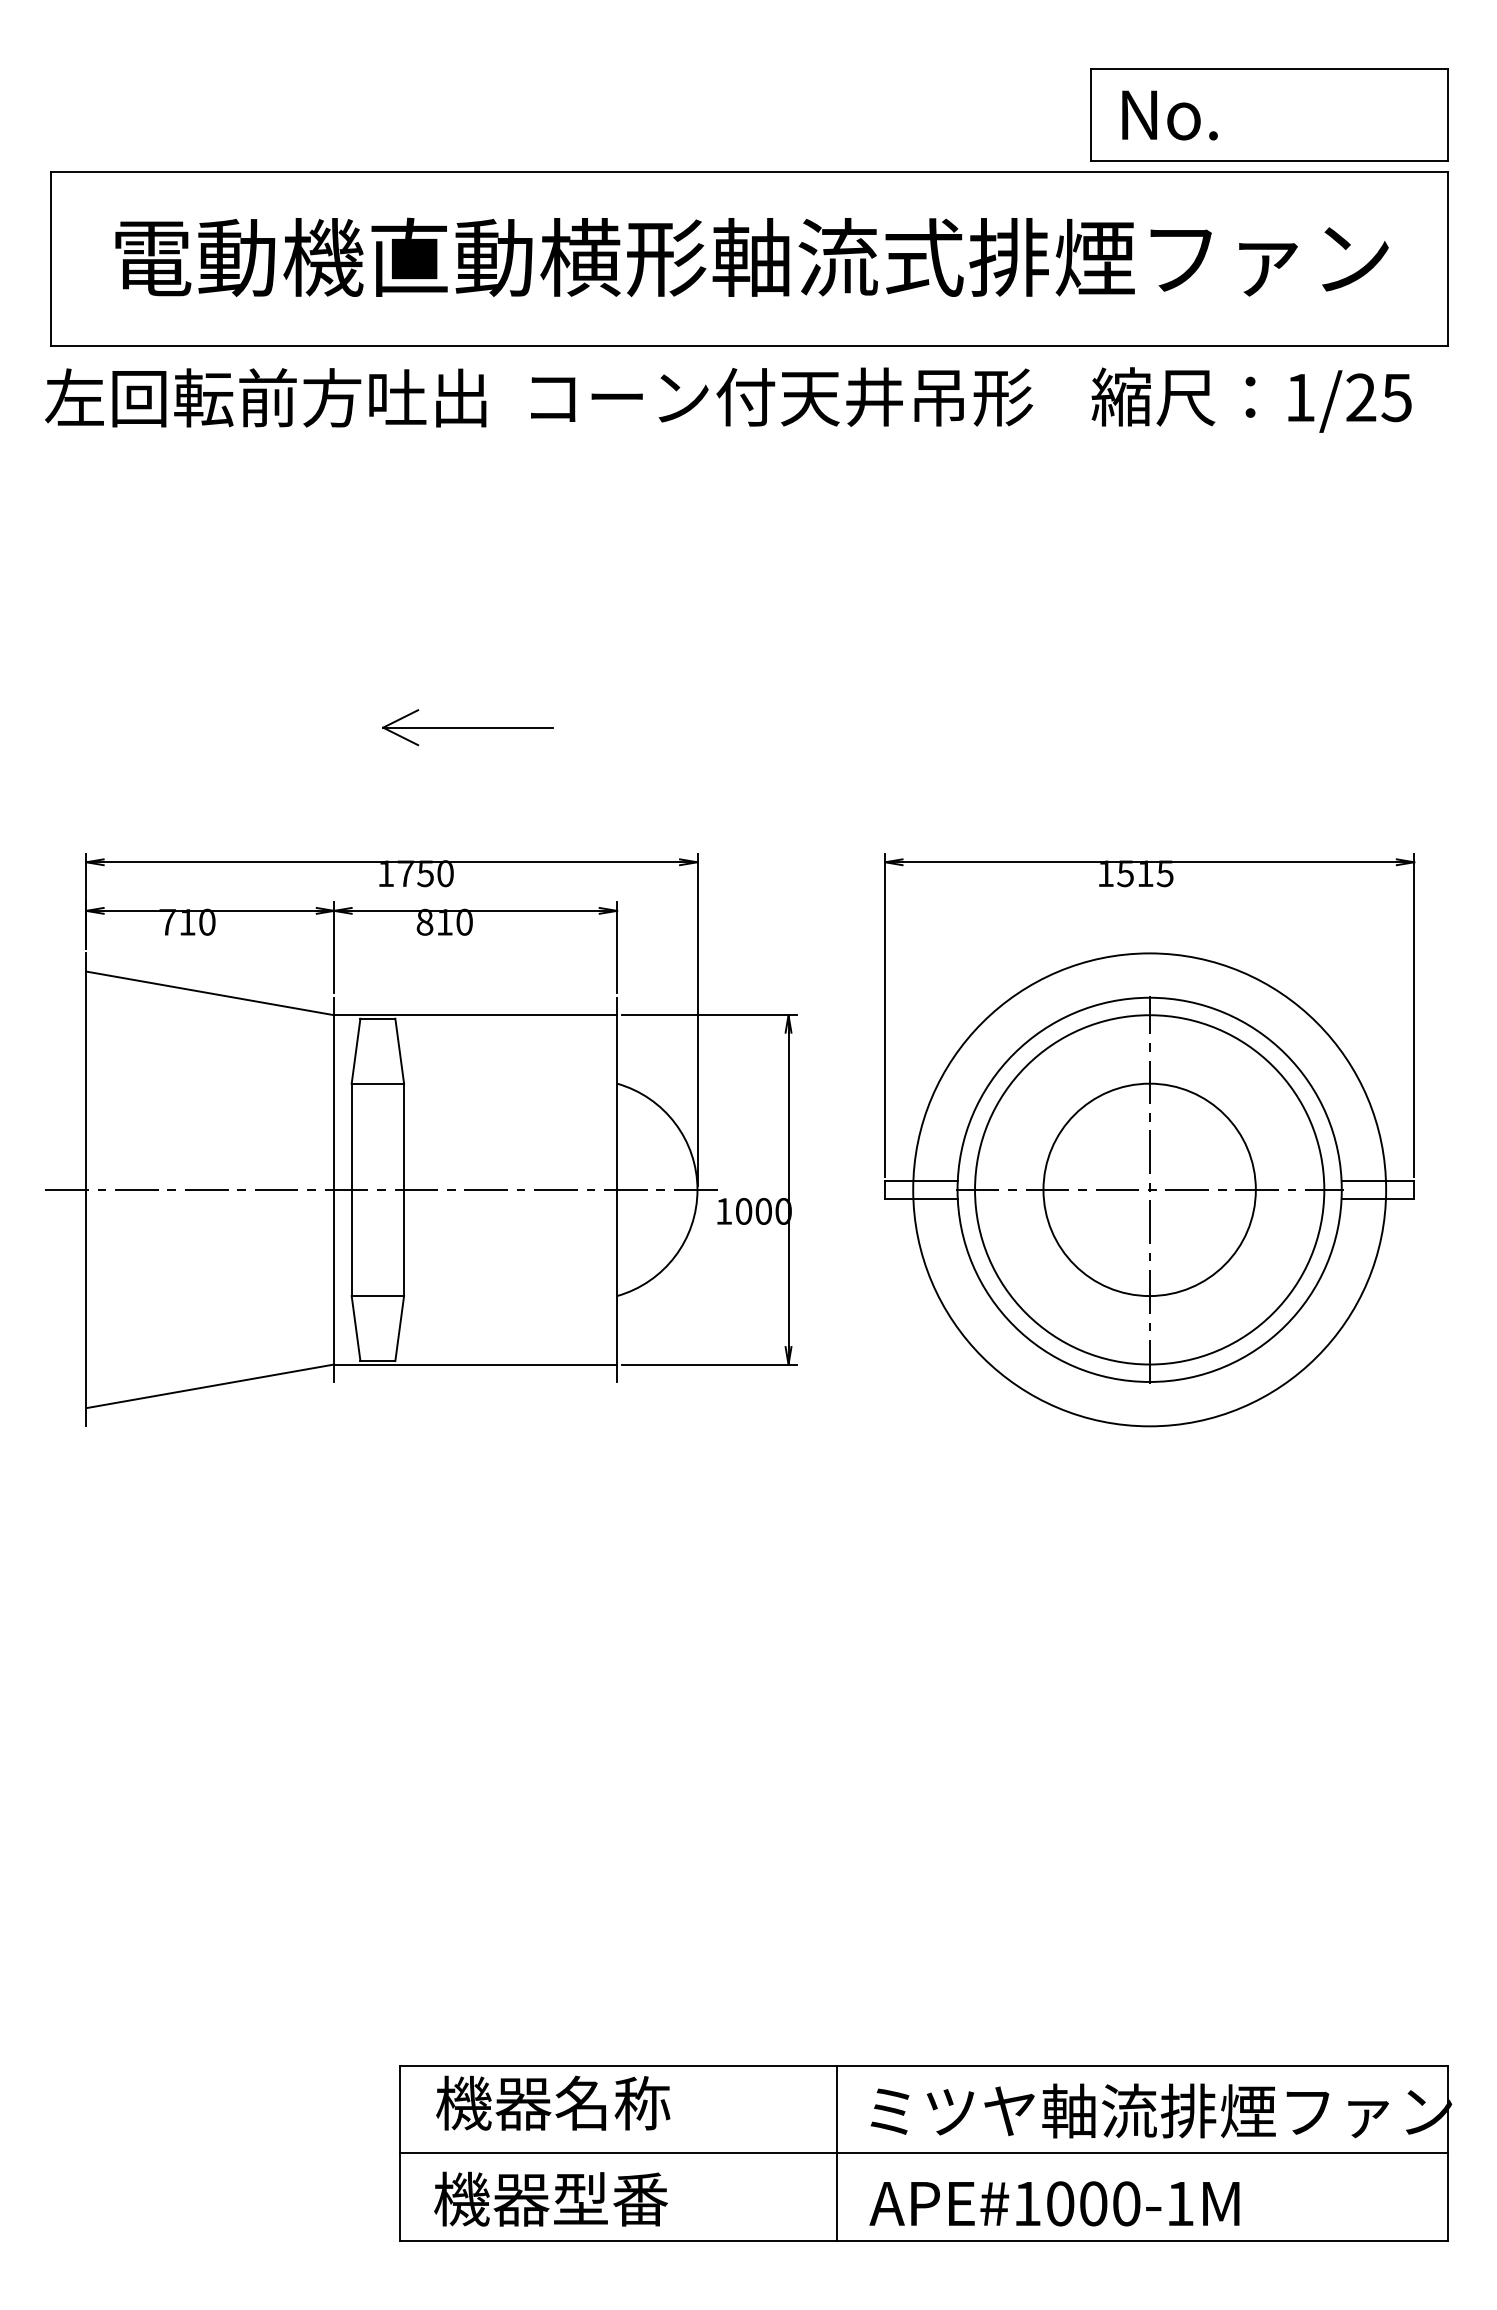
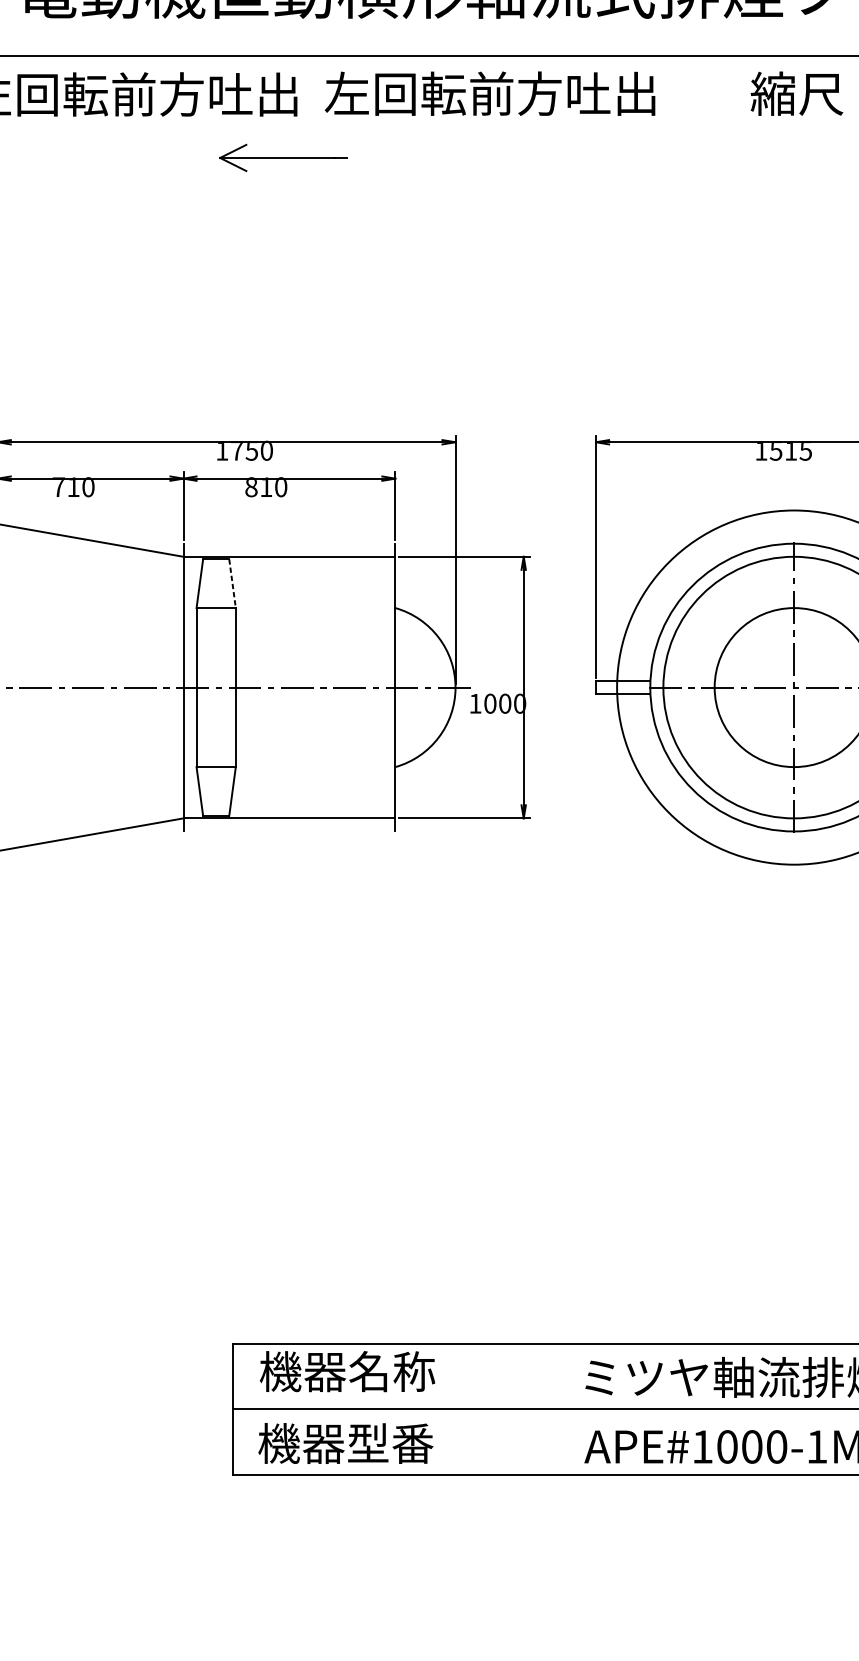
text: (777, 396) -> (515, 93), コーン付天井吊形 -> 左回転前方吐出
part: (467, 727) -> (283, 157), moved
line: (399, 1051) -> (232, 583), solid -> dashed
line: (837, 2153) -> (560, 1409), removed

